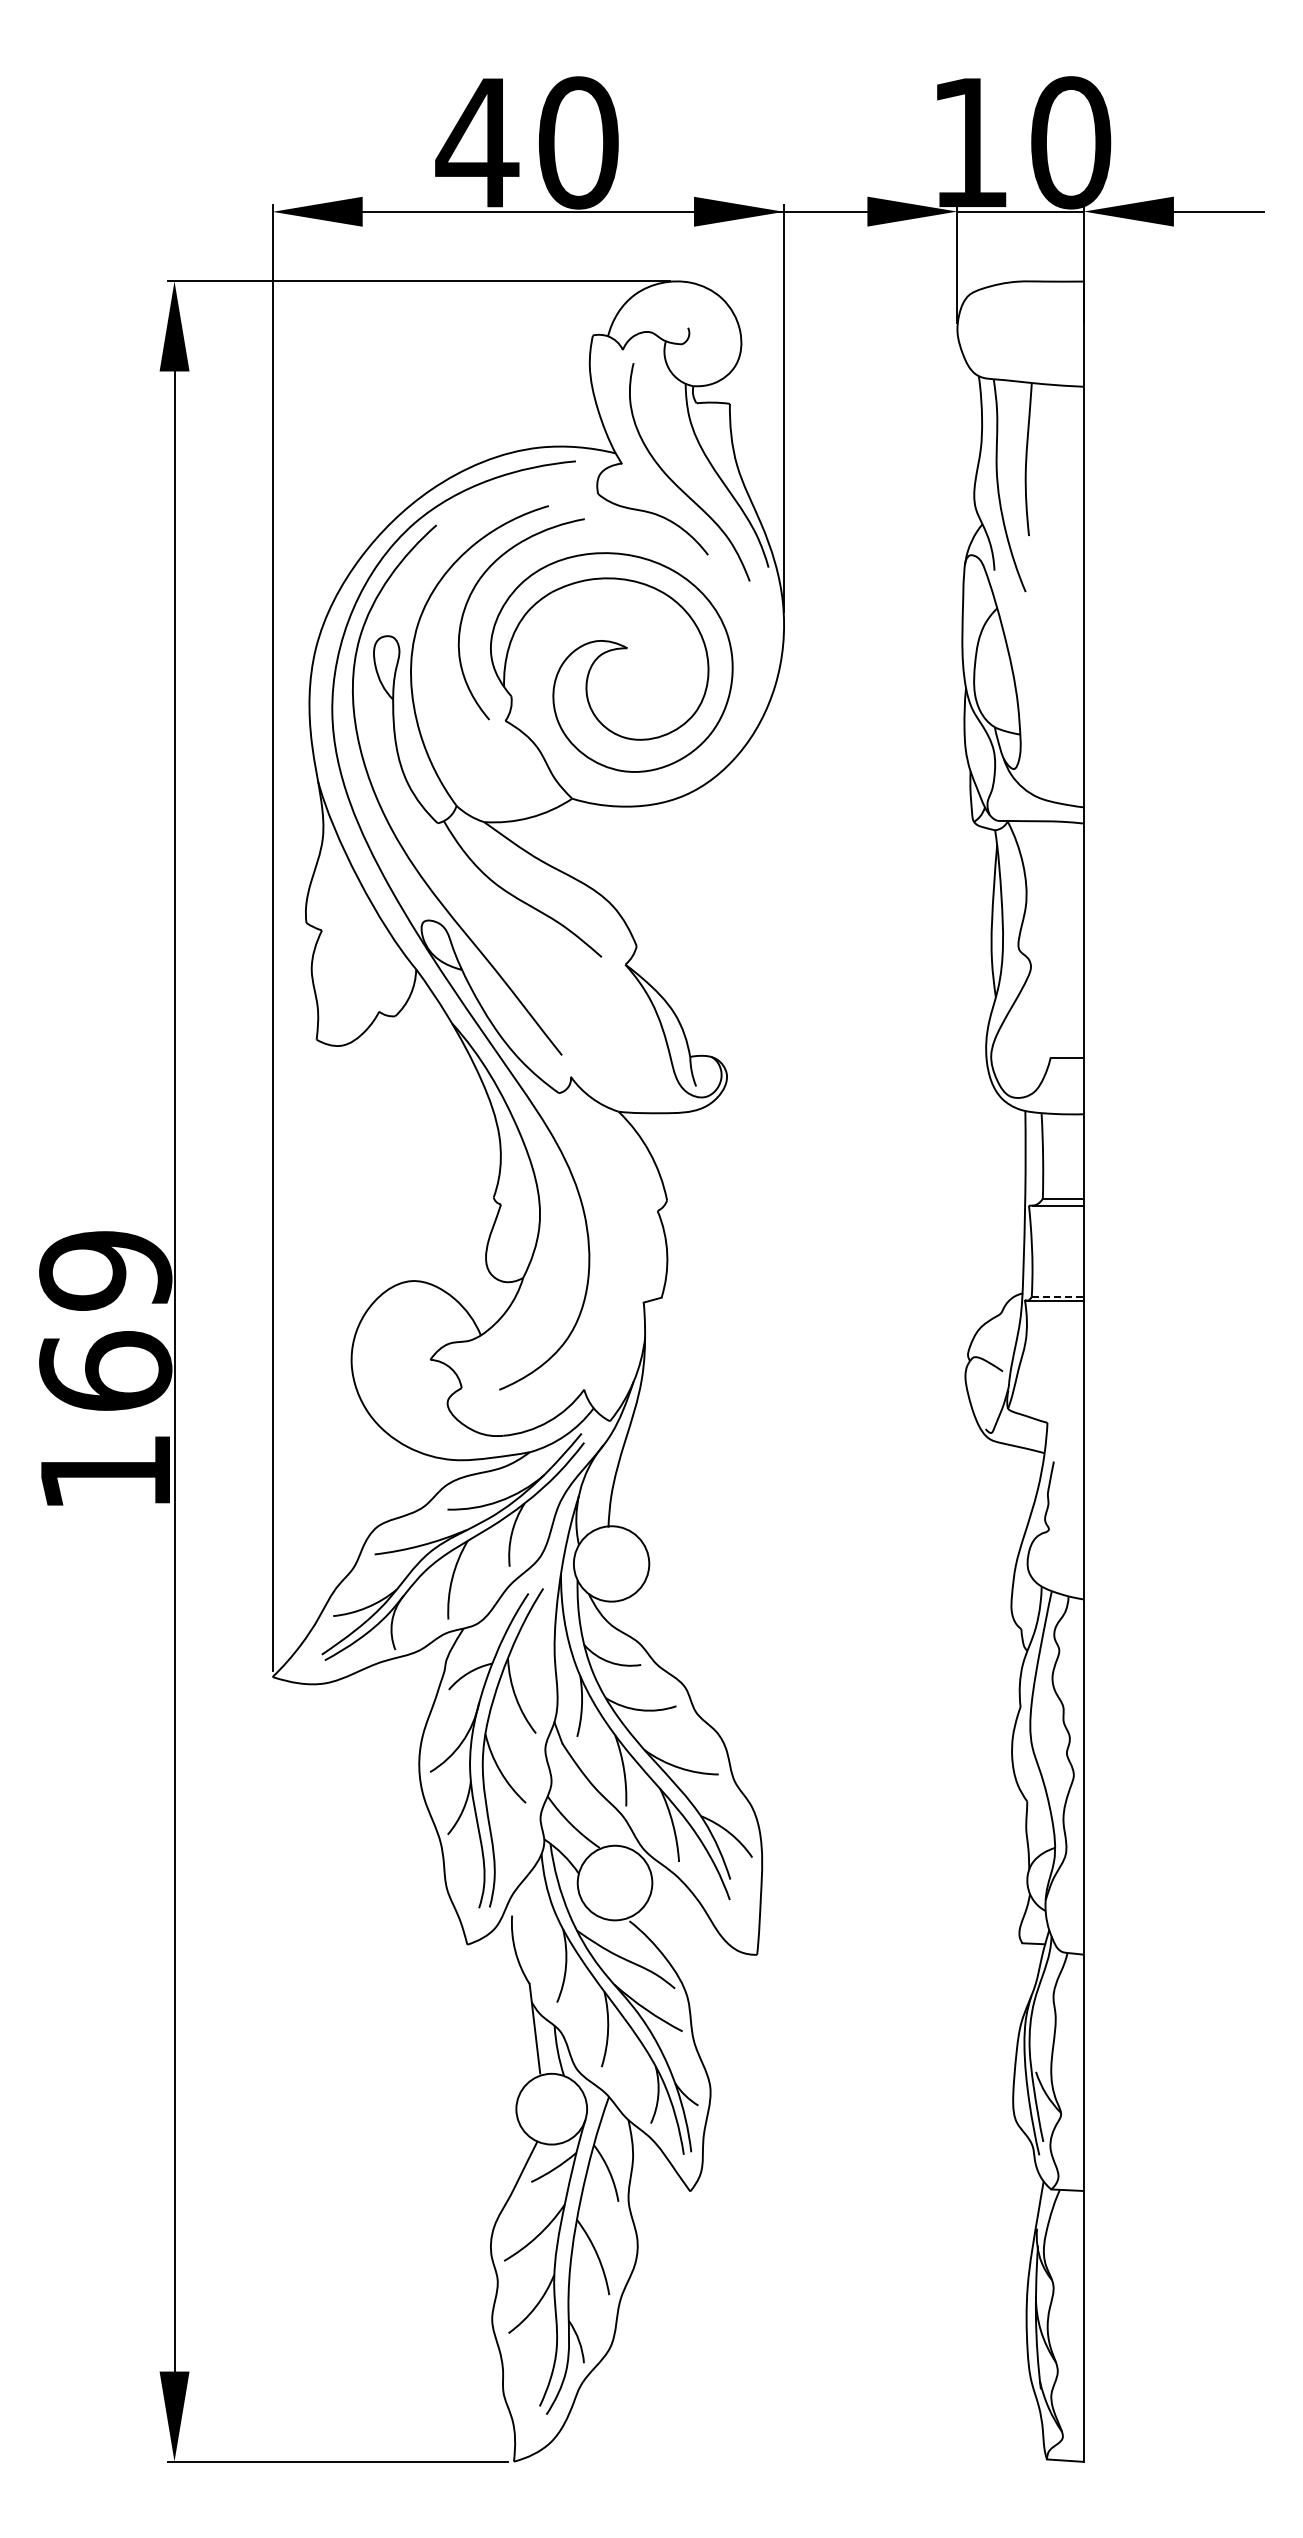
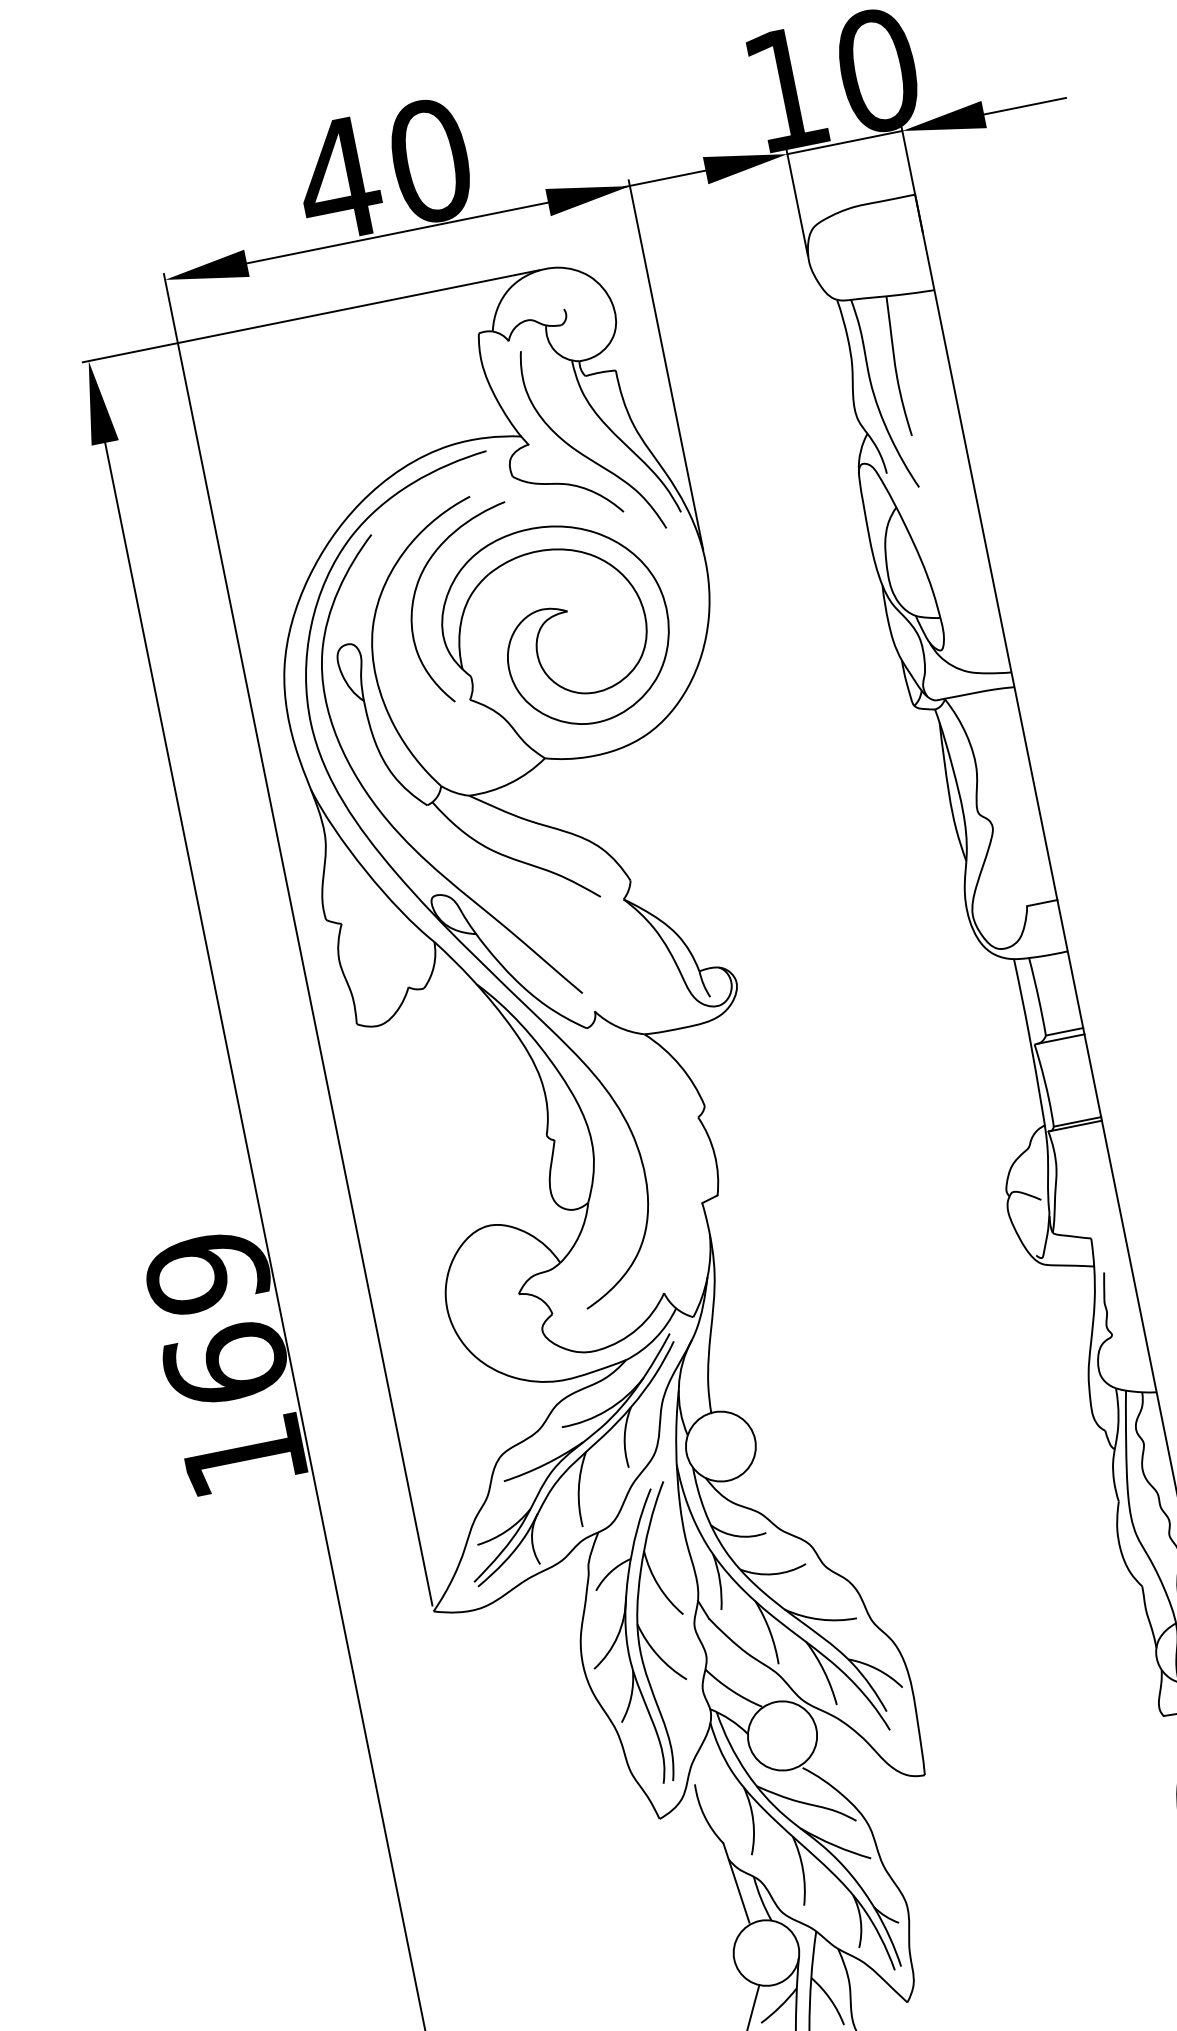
line: (1058, 1296) -> (1078, 1121), dashed -> solid

